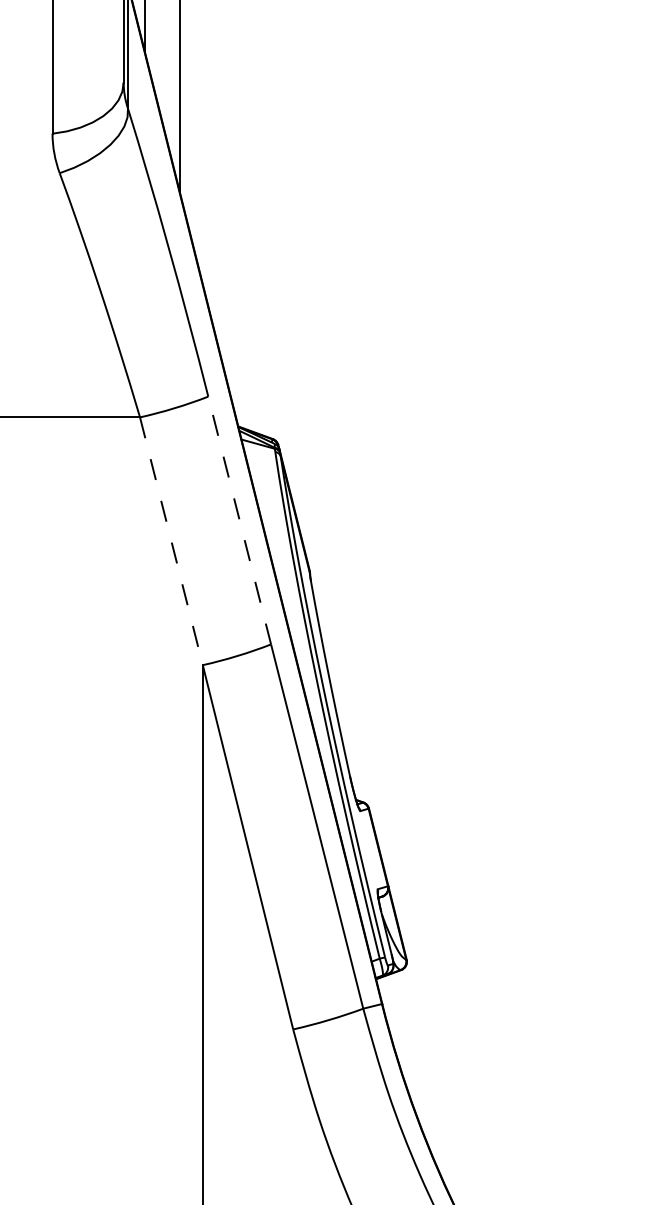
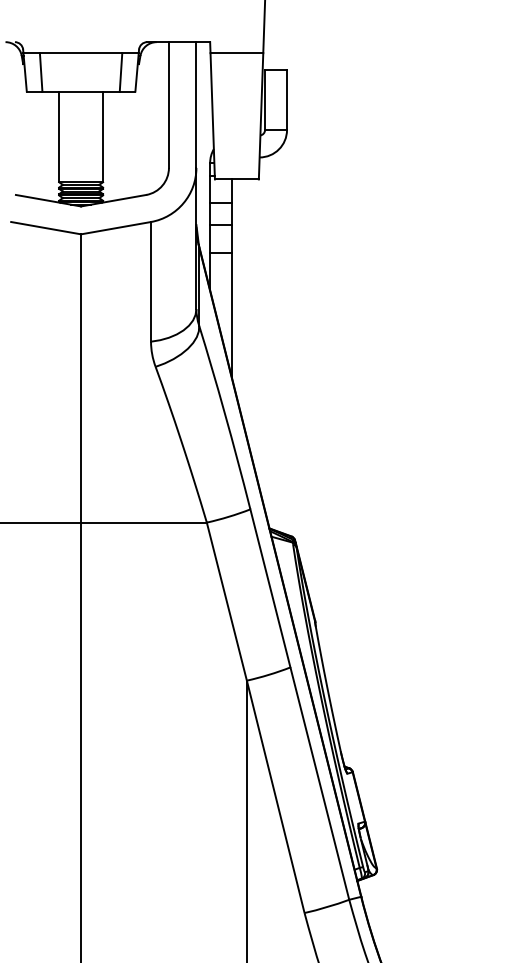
line: (239, 520) -> (270, 588), dashed -> solid
line: (170, 541) -> (226, 601), dashed -> solid

